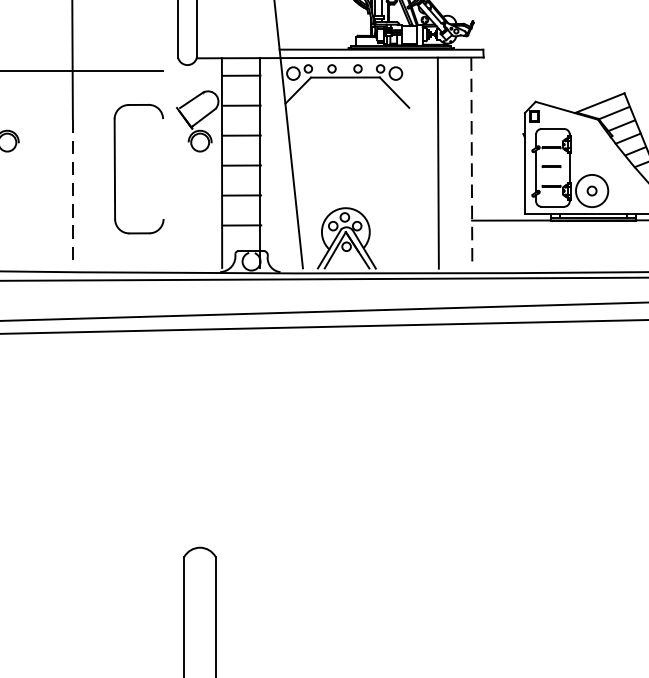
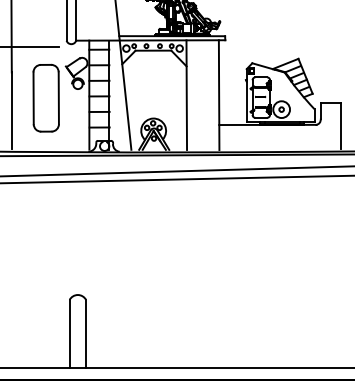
line: (437, 161) -> (186, 94), moved
line: (472, 163) -> (219, 95), dashed -> solid
line: (162, 169) -> (58, 98), added
line: (72, 194) -> (11, 111), dashed -> solid

